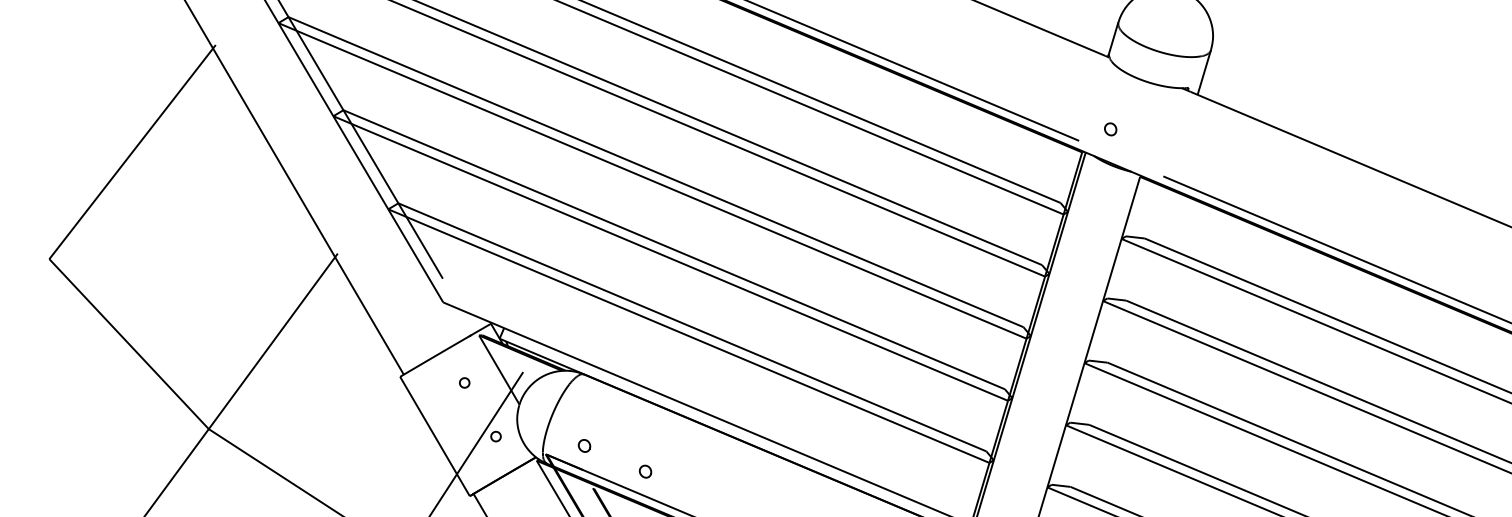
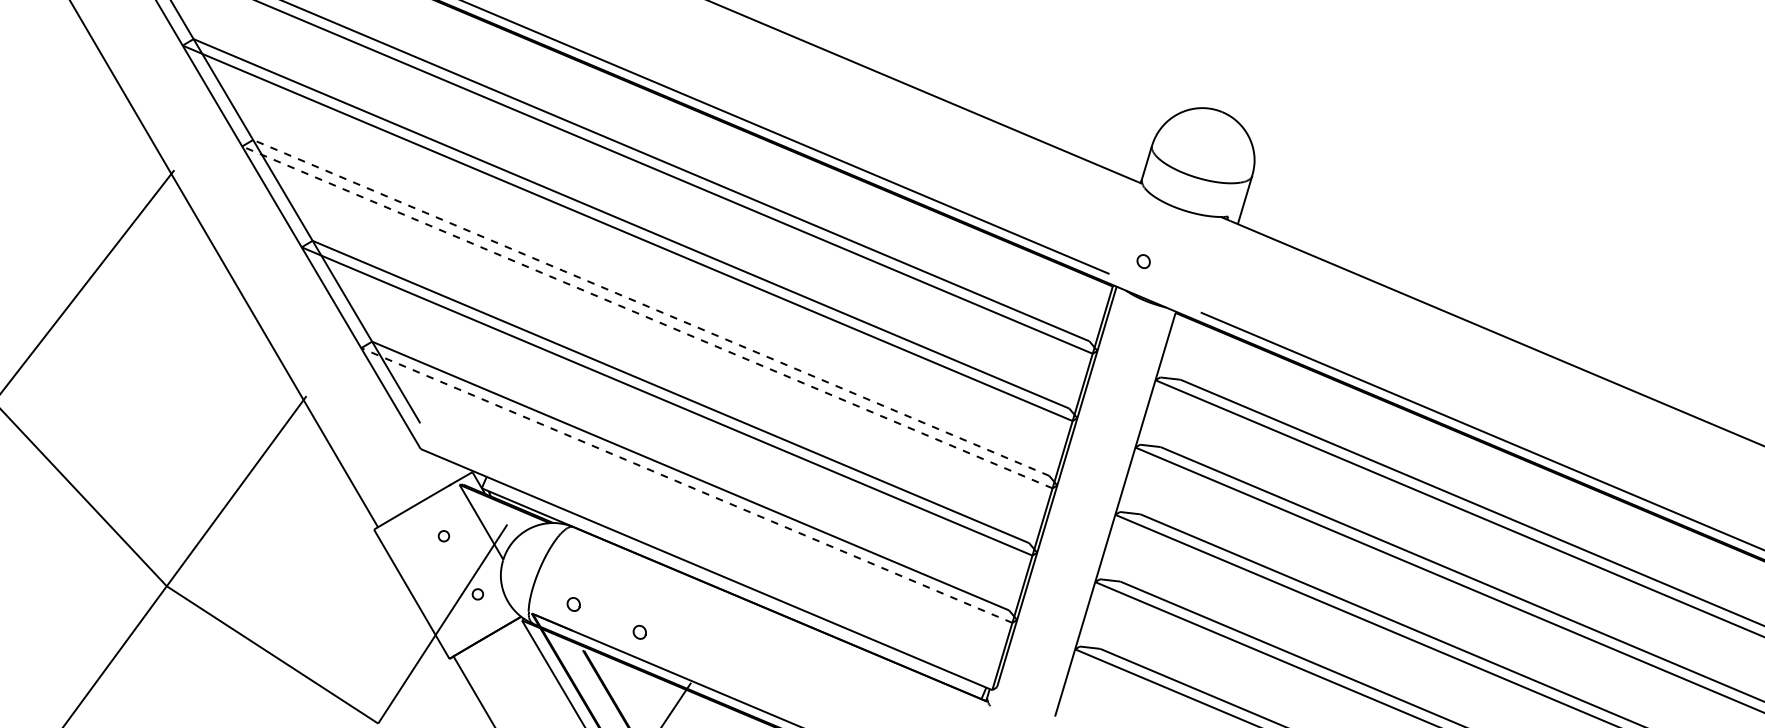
line: (655, 171) -> (650, 307), solid -> dashed
line: (652, 181) -> (647, 317), solid -> dashed
line: (688, 336) -> (686, 485), solid -> dashed

